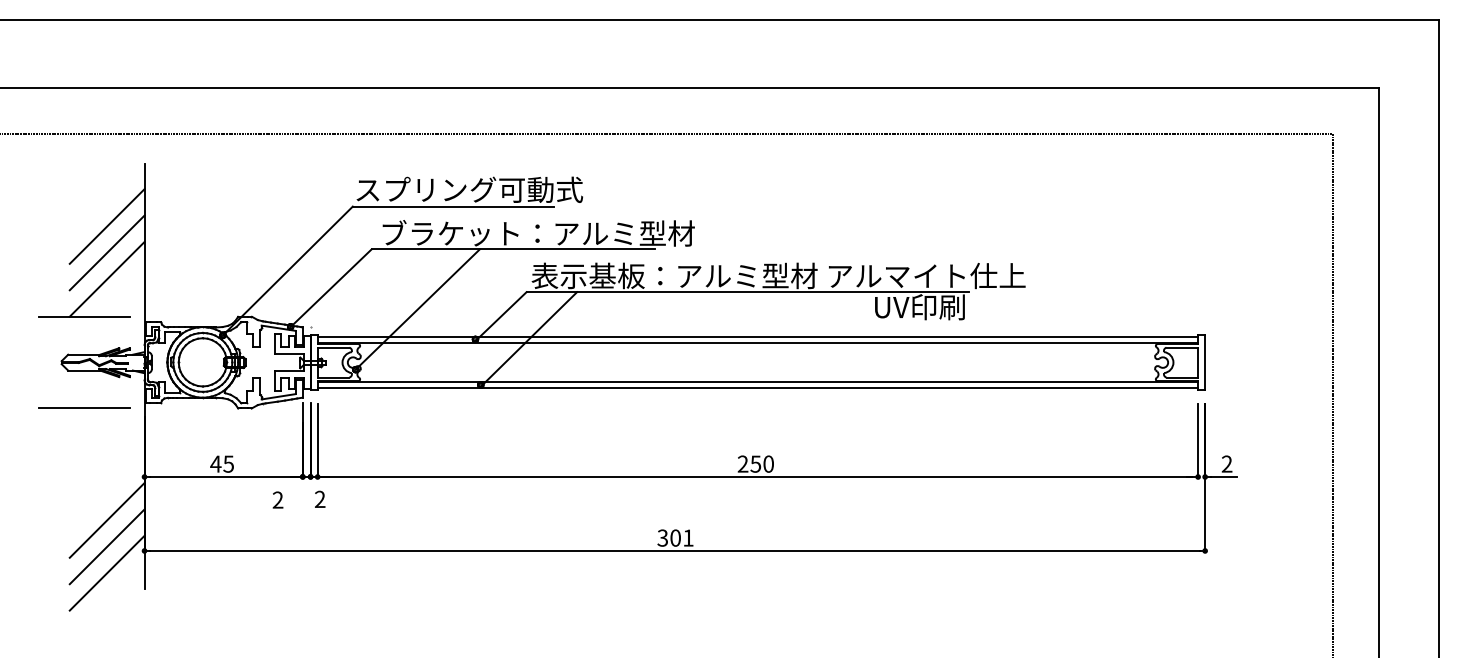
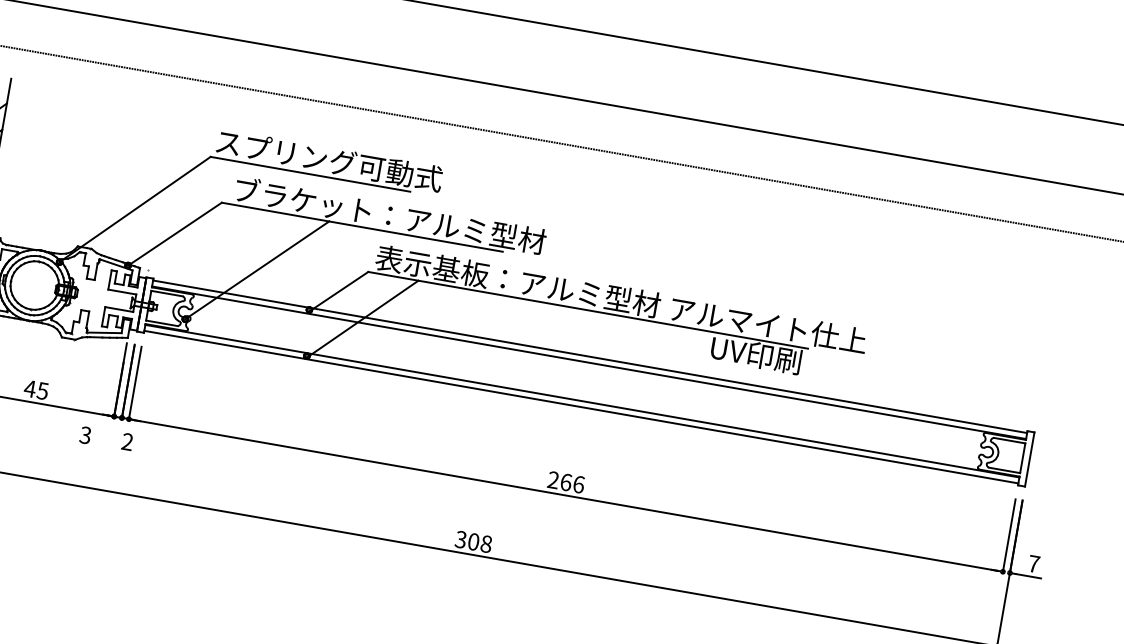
text: (762, 463) -> (572, 482), 250 -> 266
text: (1226, 463) -> (1033, 563), 2 -> 7
text: (277, 500) -> (84, 435), 2 -> 3
text: (688, 537) -> (486, 543), 301 -> 308

